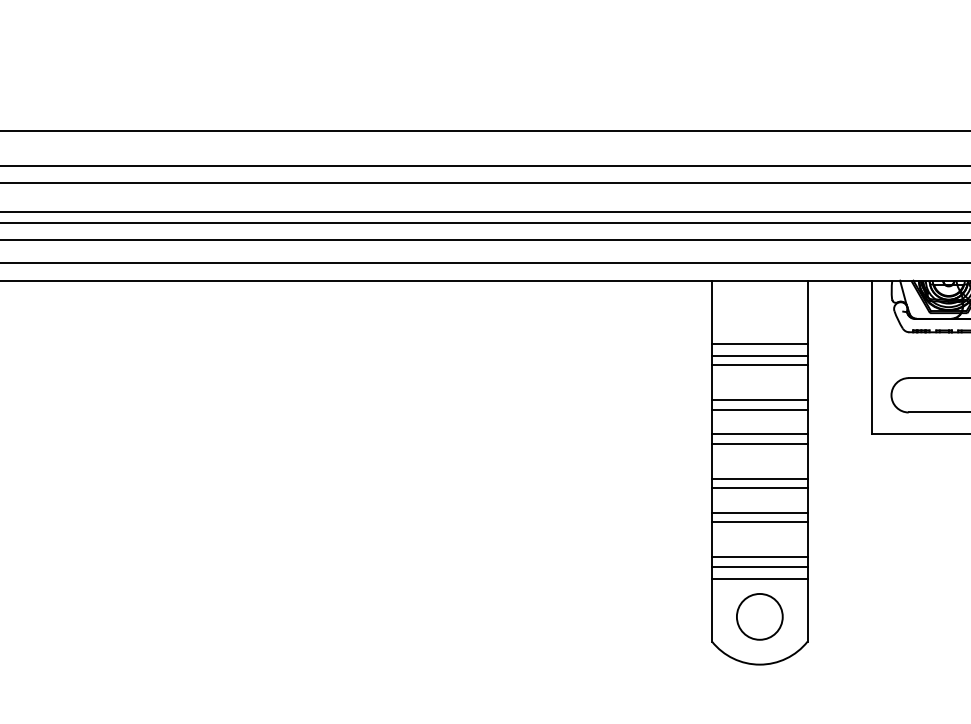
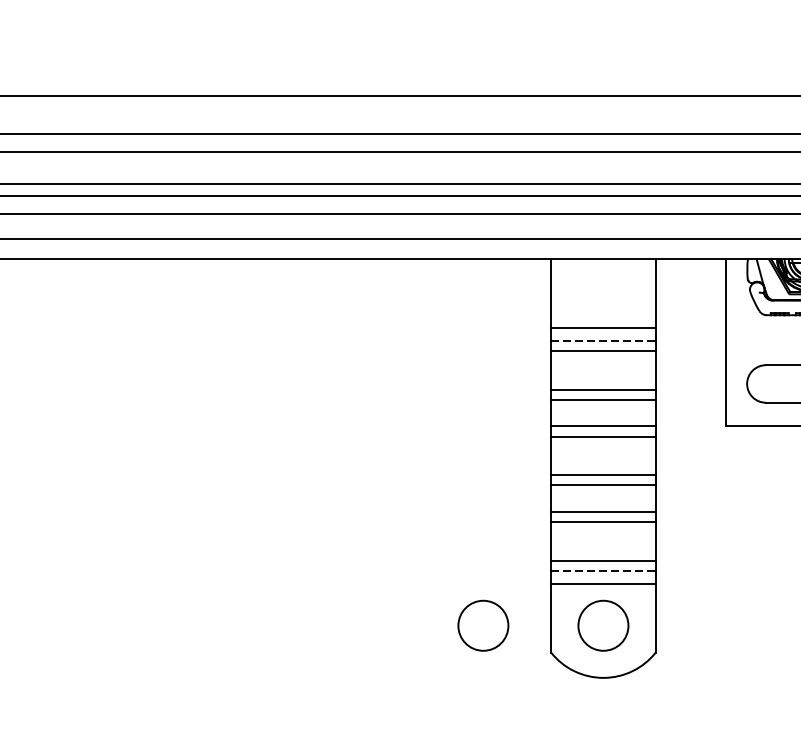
line: (759, 355) -> (603, 340), solid -> dashed
line: (759, 566) -> (603, 570), solid -> dashed
circle: (649, 616) -> (483, 625), added

